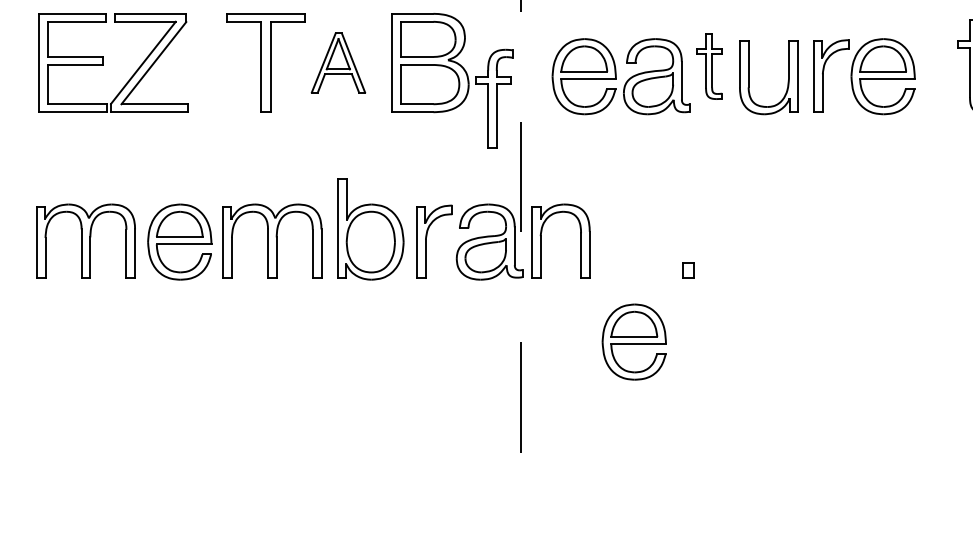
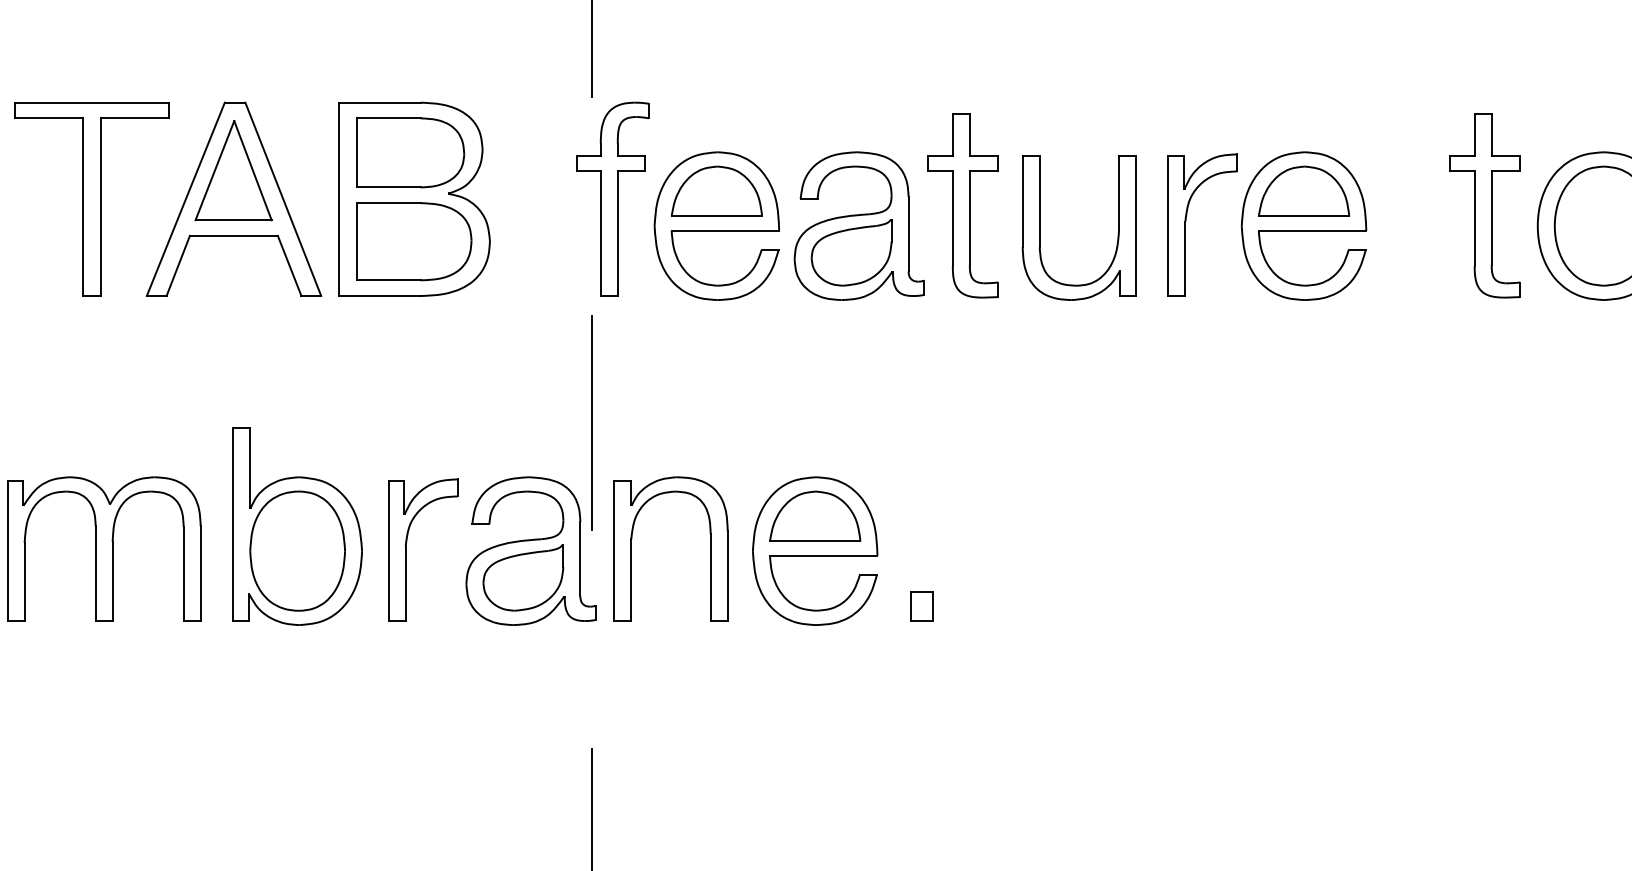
part: (338, 62) -> (234, 198), size x1.67
part: (709, 66) -> (962, 206), size x1.43
part: (494, 98) -> (613, 198), moved
part: (633, 341) -> (813, 549), moved

